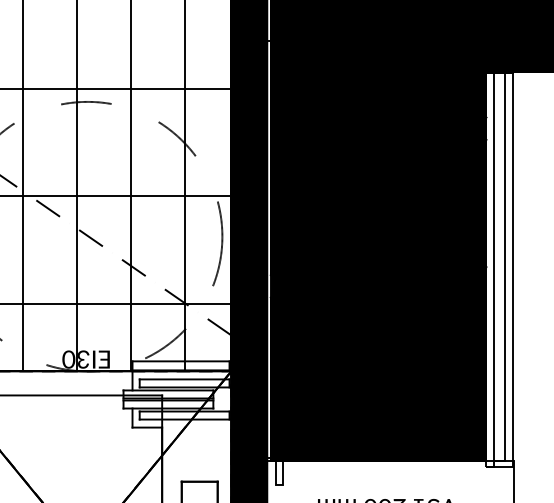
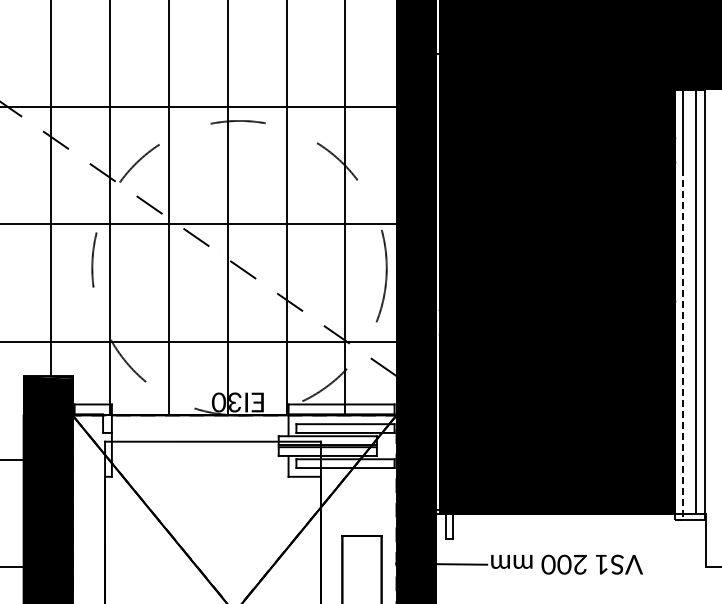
line: (493, 311) -> (683, 349), solid -> dashed

